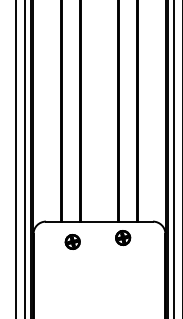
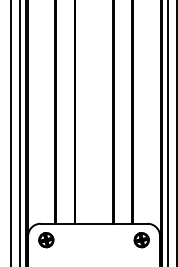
part: (123, 237) -> (142, 239), moved
part: (72, 241) -> (46, 239), moved

